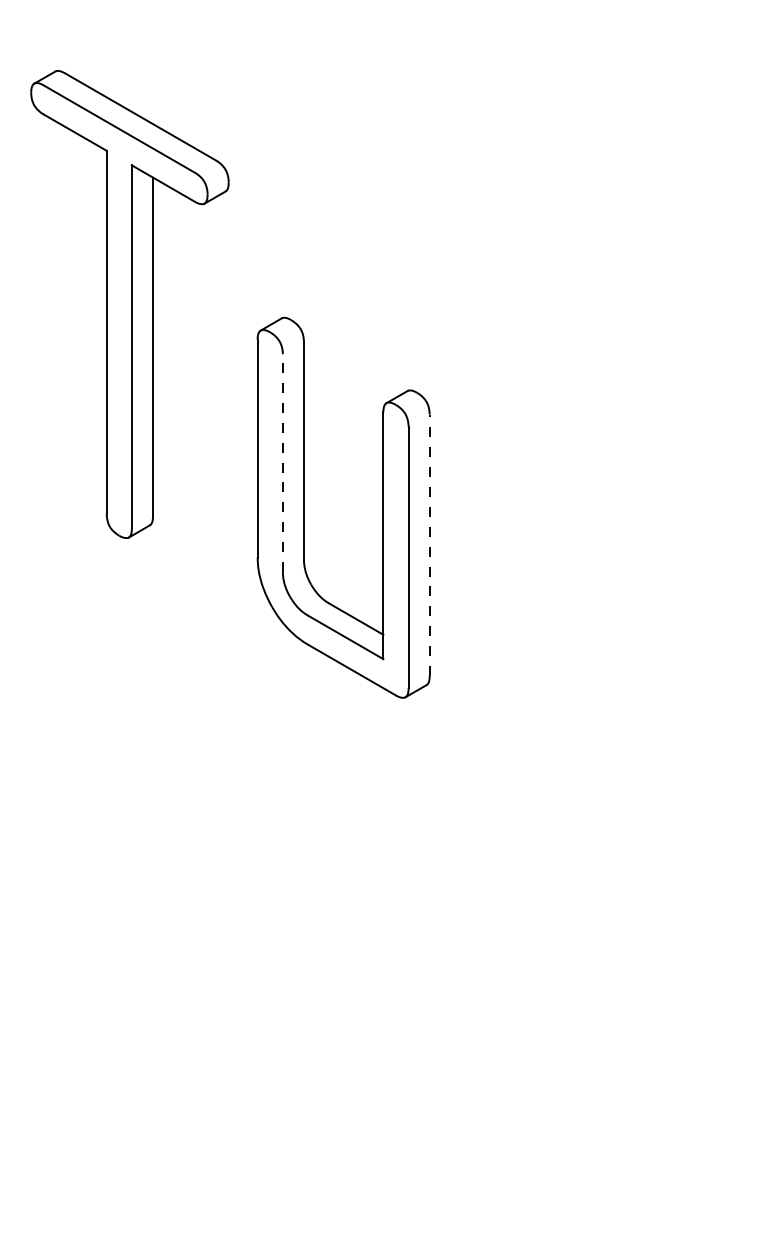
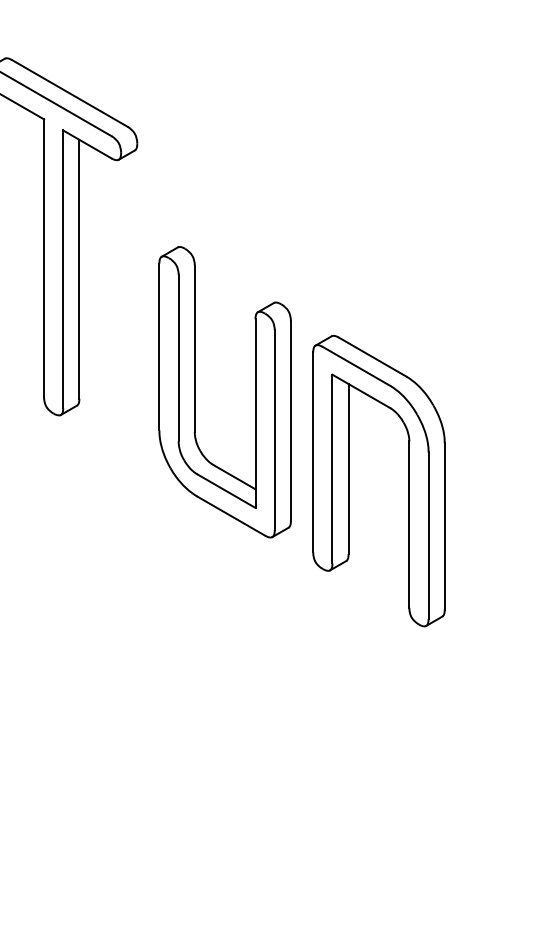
line: (282, 463) -> (178, 358), dashed -> solid
line: (429, 545) -> (290, 421), dashed -> solid
part: (505, 623) -> (348, 480), added

